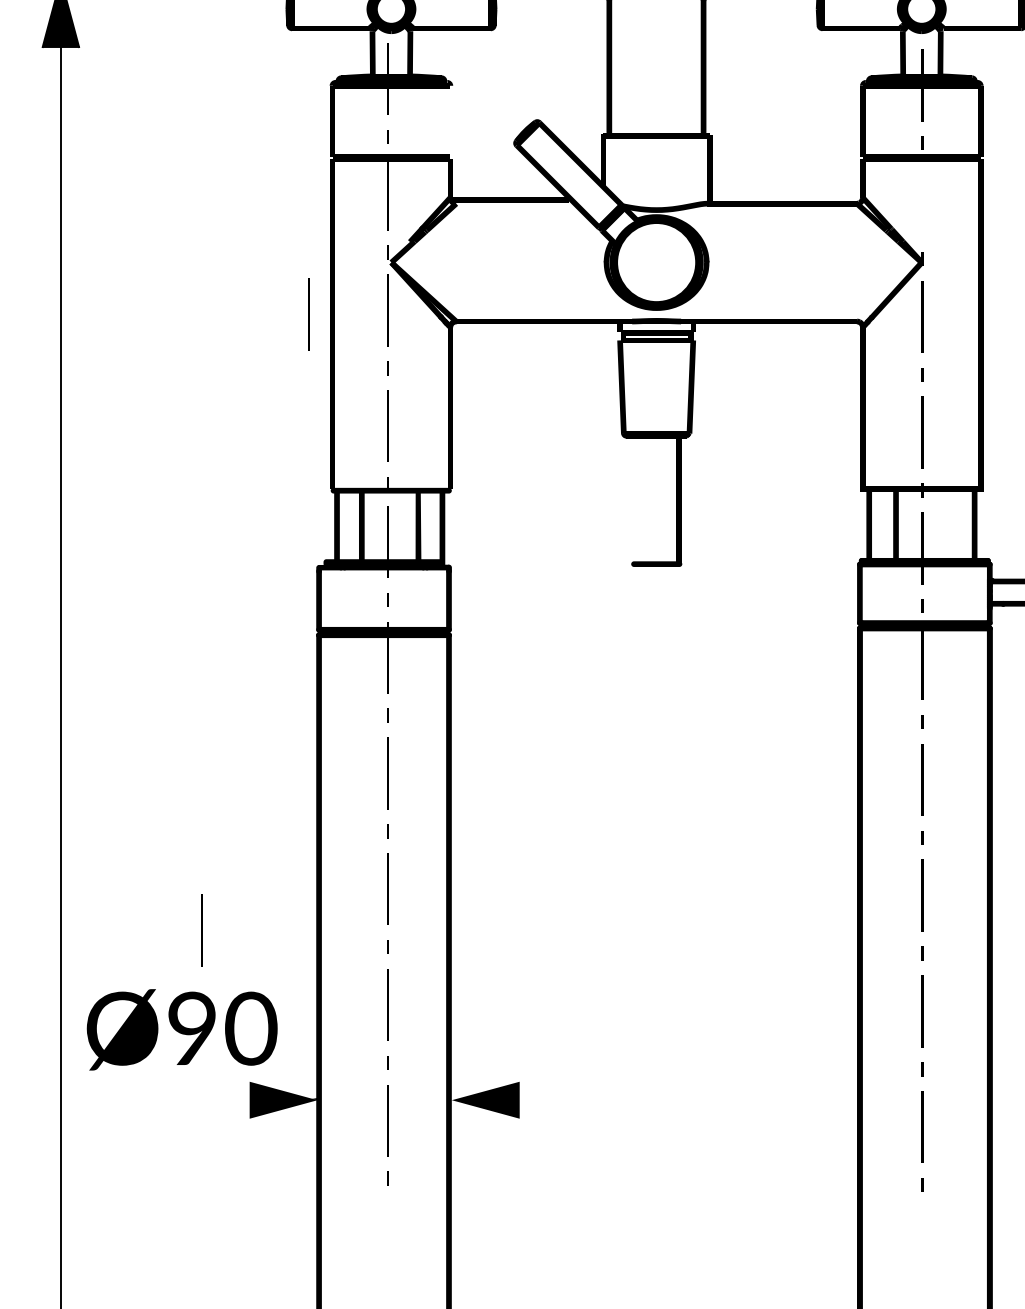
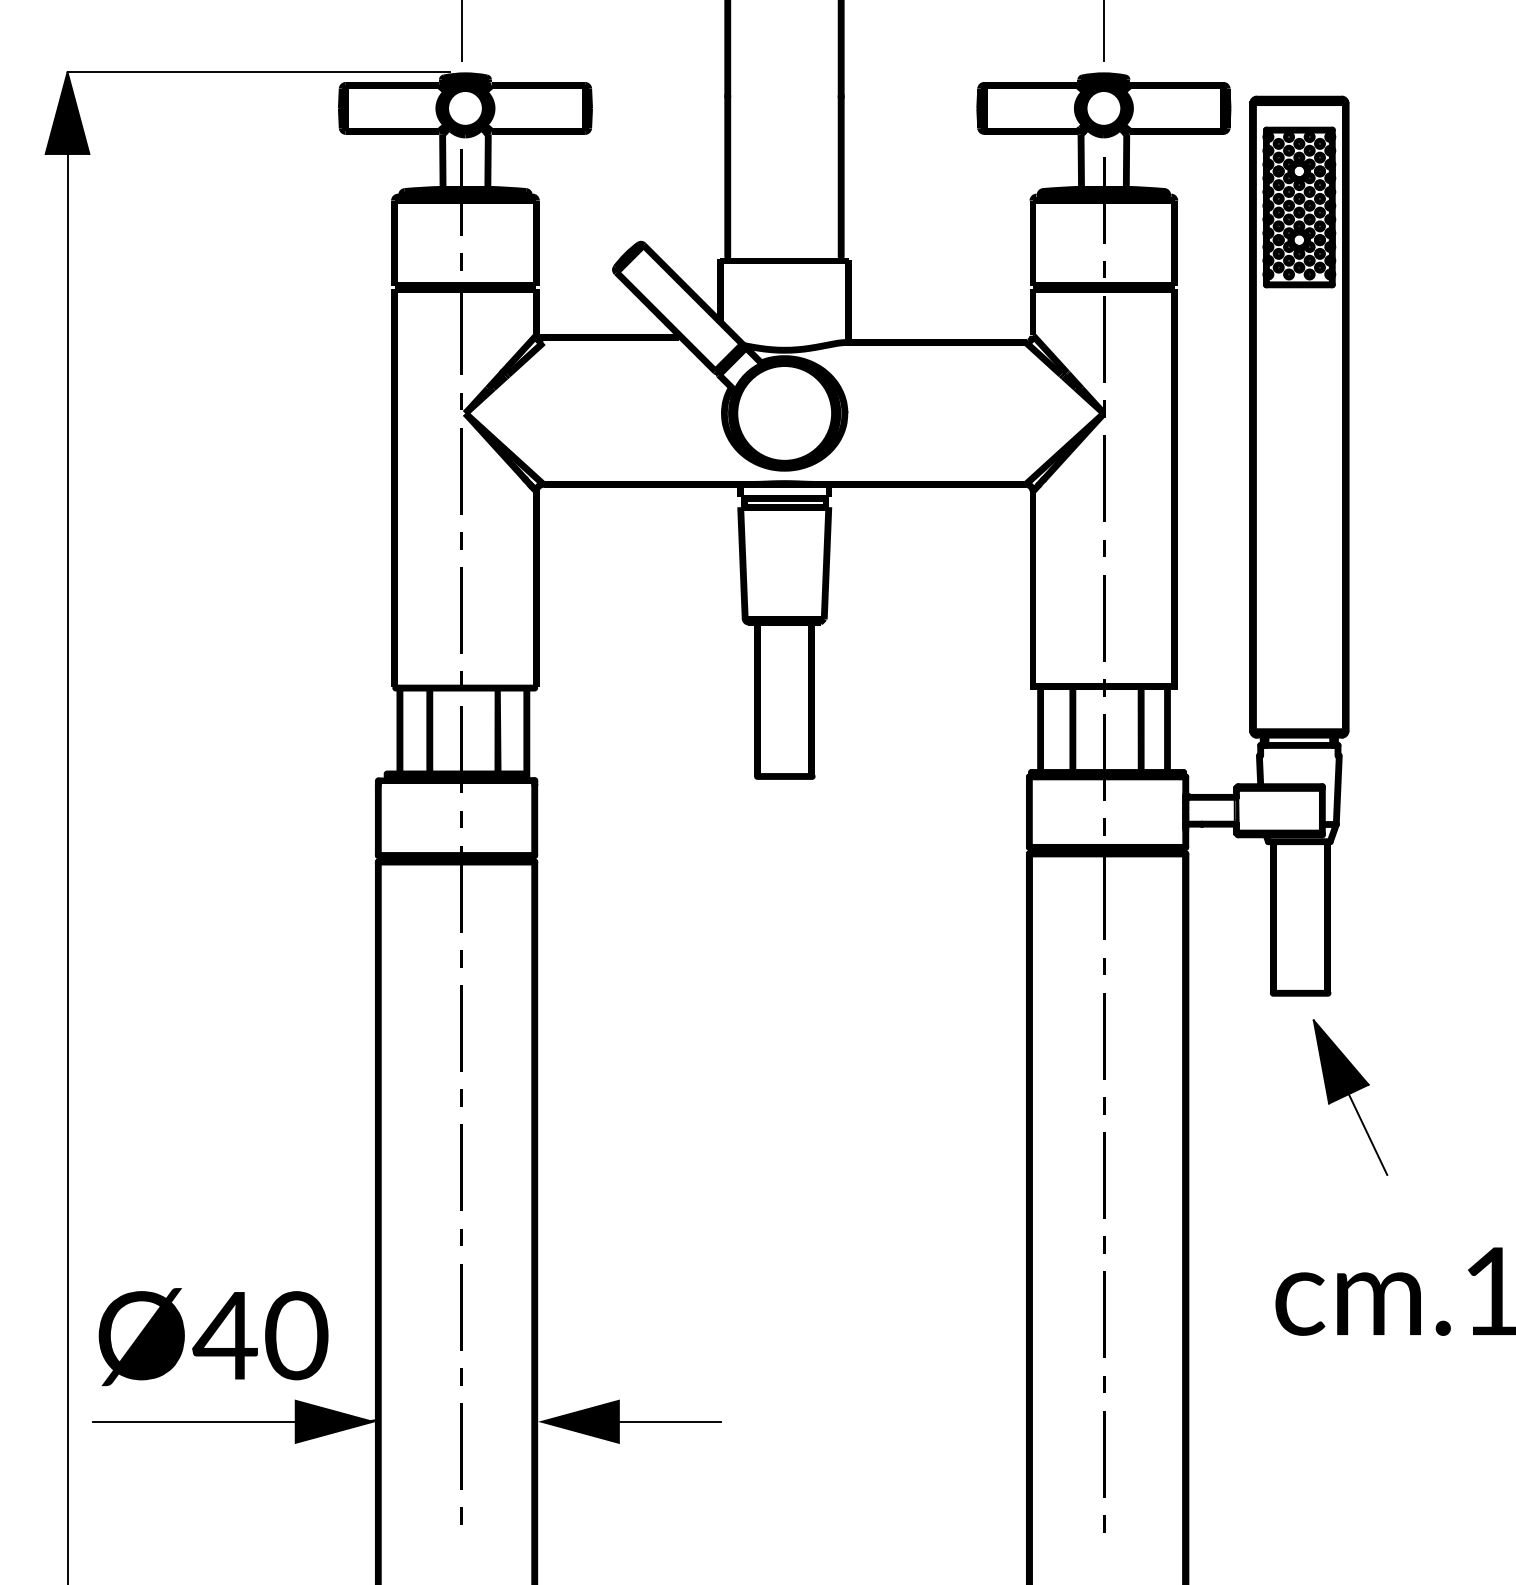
fill: (449, 120) -> (535, 242), added
fill: (922, 201) -> (1104, 339), added
fill: (400, 251) -> (476, 400), added
fill: (889, 291) -> (1064, 448), added
line: (309, 314) -> (366, 476), removed
fill: (634, 500) -> (757, 699), added
fill: (952, 524) -> (1140, 728), added
line: (202, 930) -> (237, 1217), removed
text: (191, 1028) -> (224, 1335), Ø90 -> Ø40
line: (165, 1099) -> (193, 1421), added
line: (560, 1099) -> (669, 1421), added

